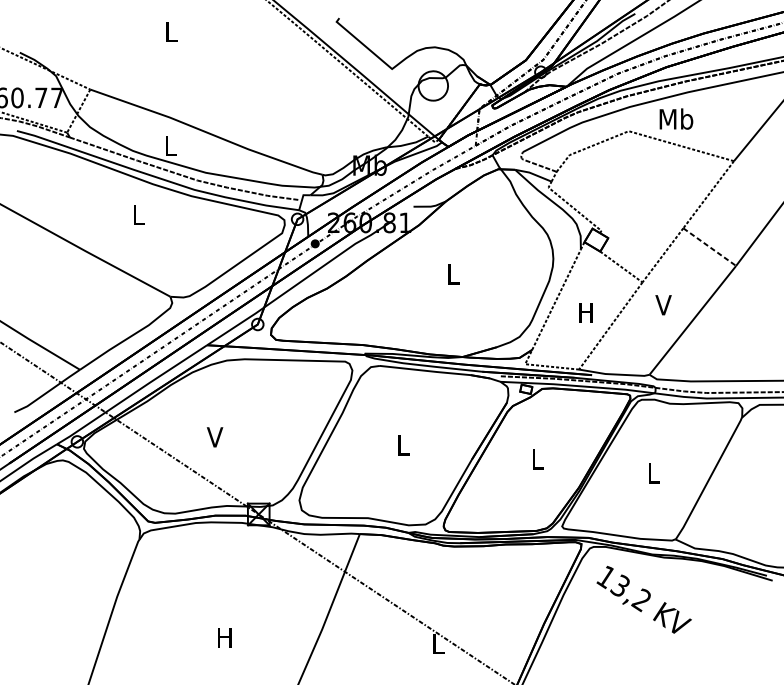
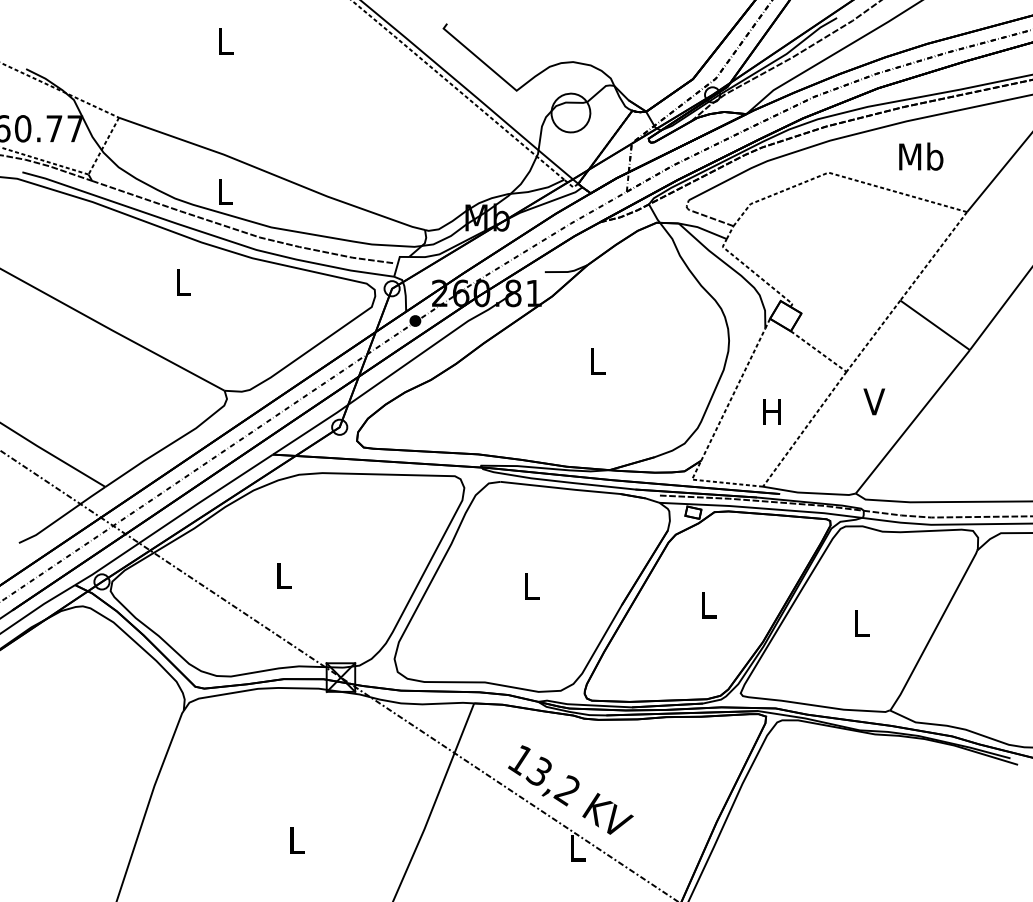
text: (676, 118) -> (921, 156), moved
line: (710, 247) -> (935, 325), dashed -> solid
text: (215, 436) -> (283, 575), V -> L
text: (643, 599) -> (570, 789), moved
text: (224, 638) -> (295, 840), H -> L

